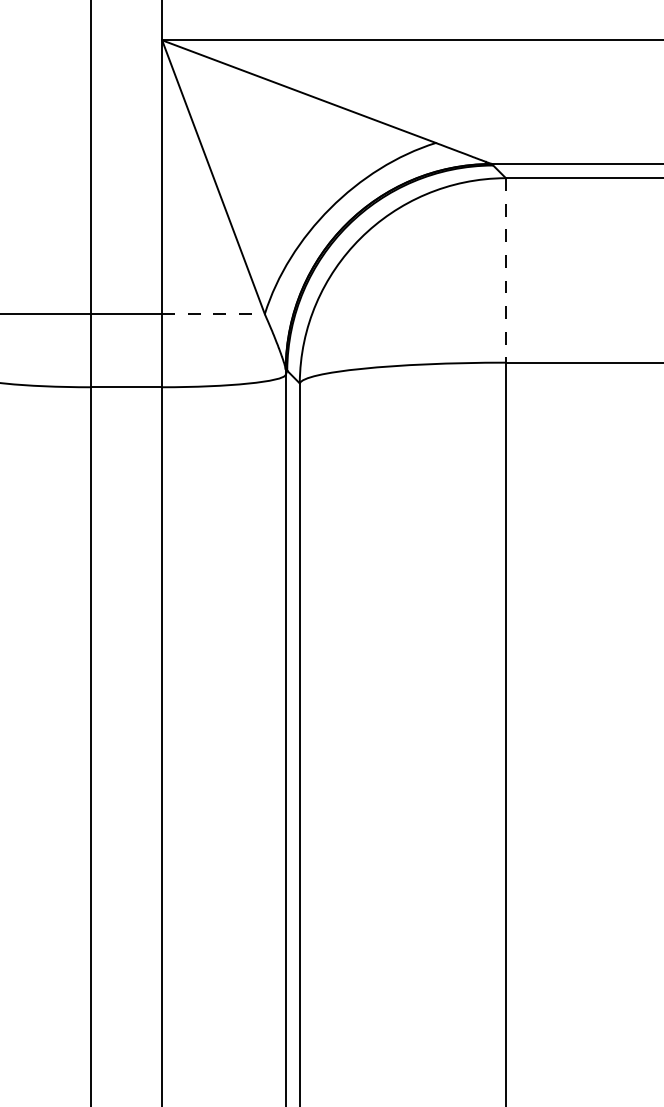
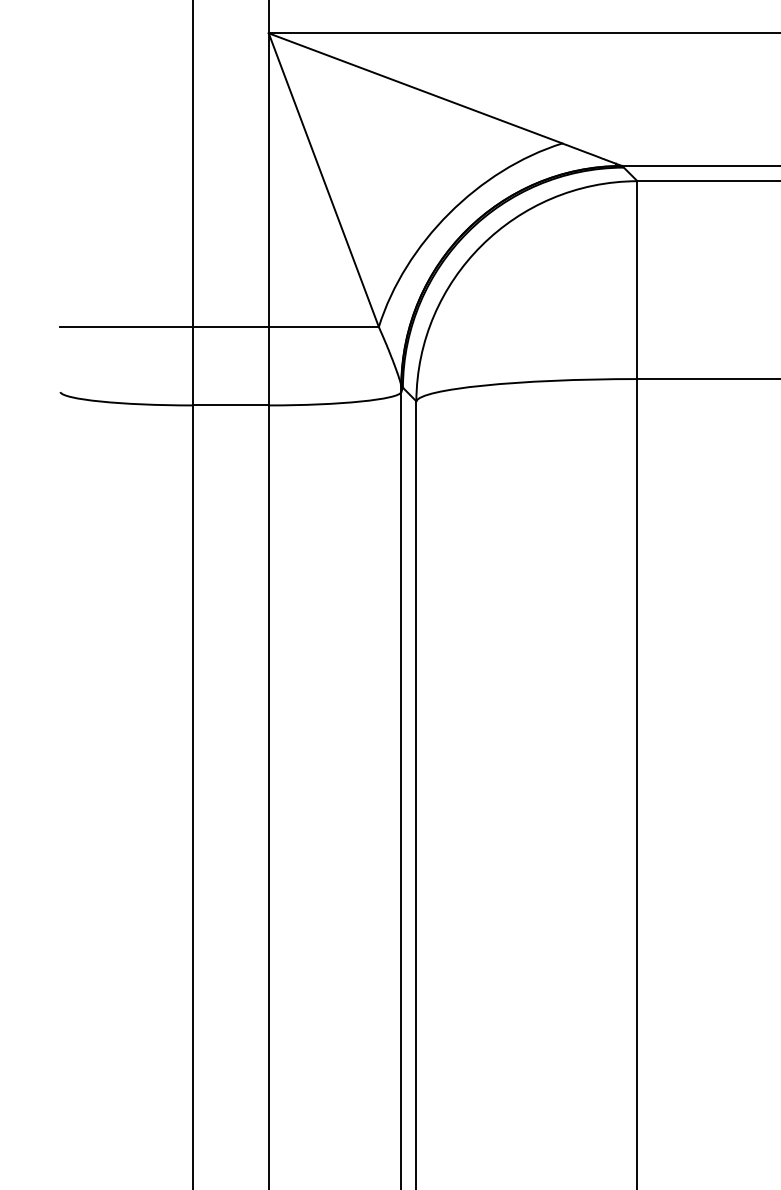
line: (505, 270) -> (637, 280), dashed -> solid
line: (214, 314) -> (324, 327), dashed -> solid

